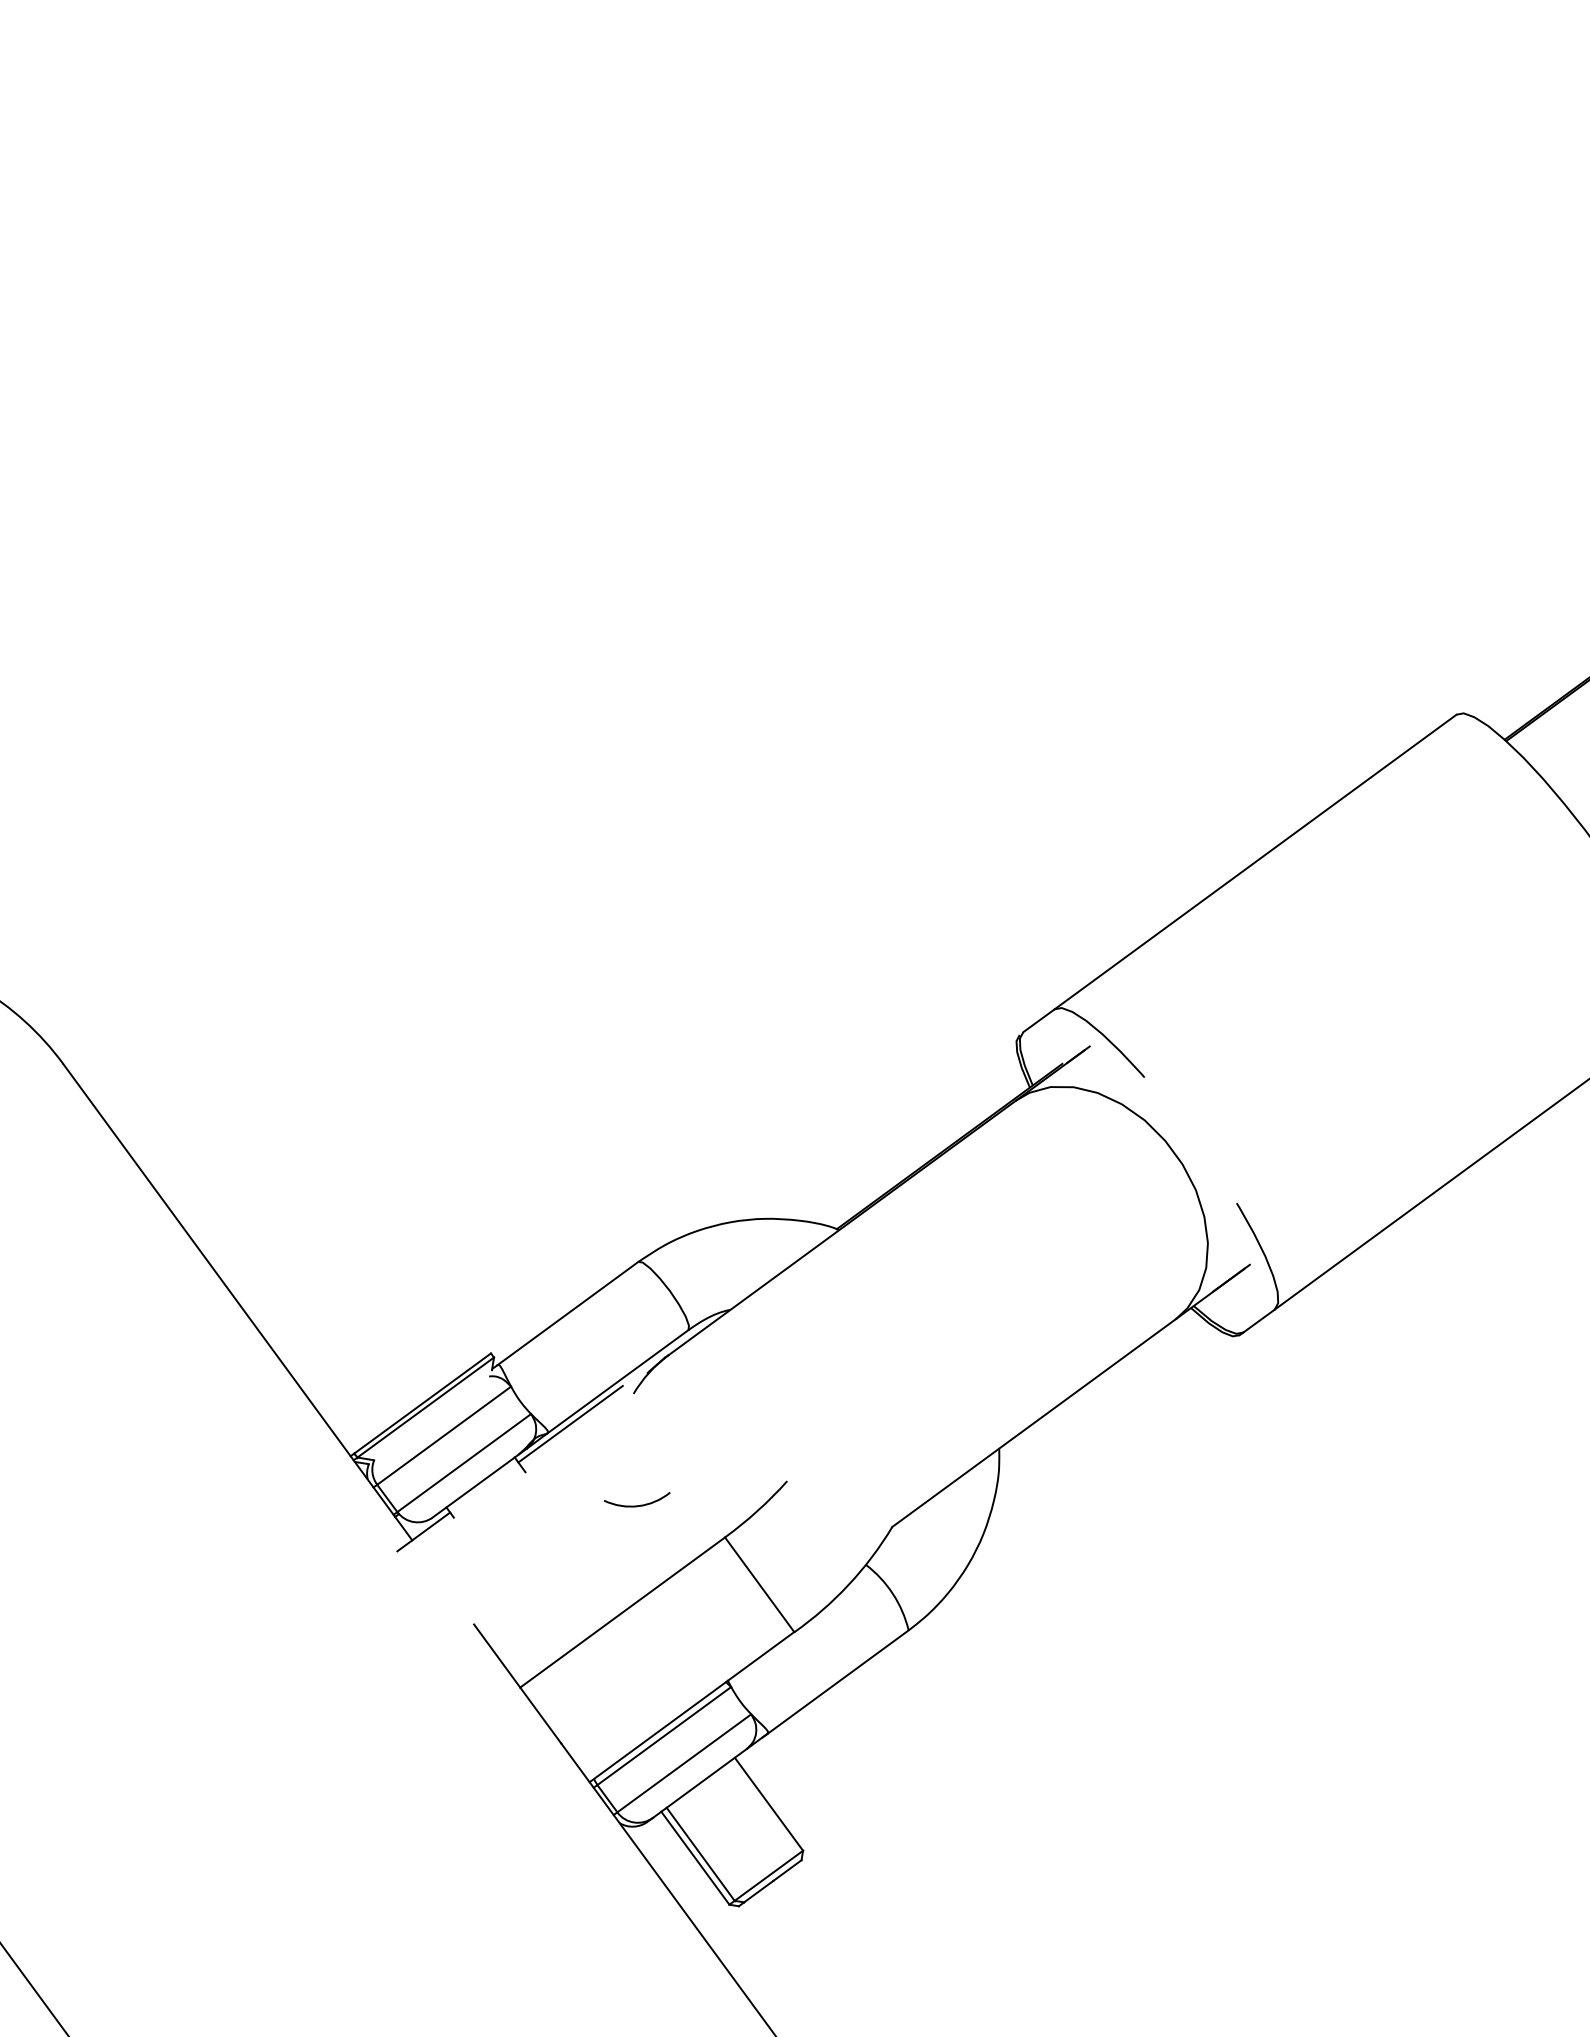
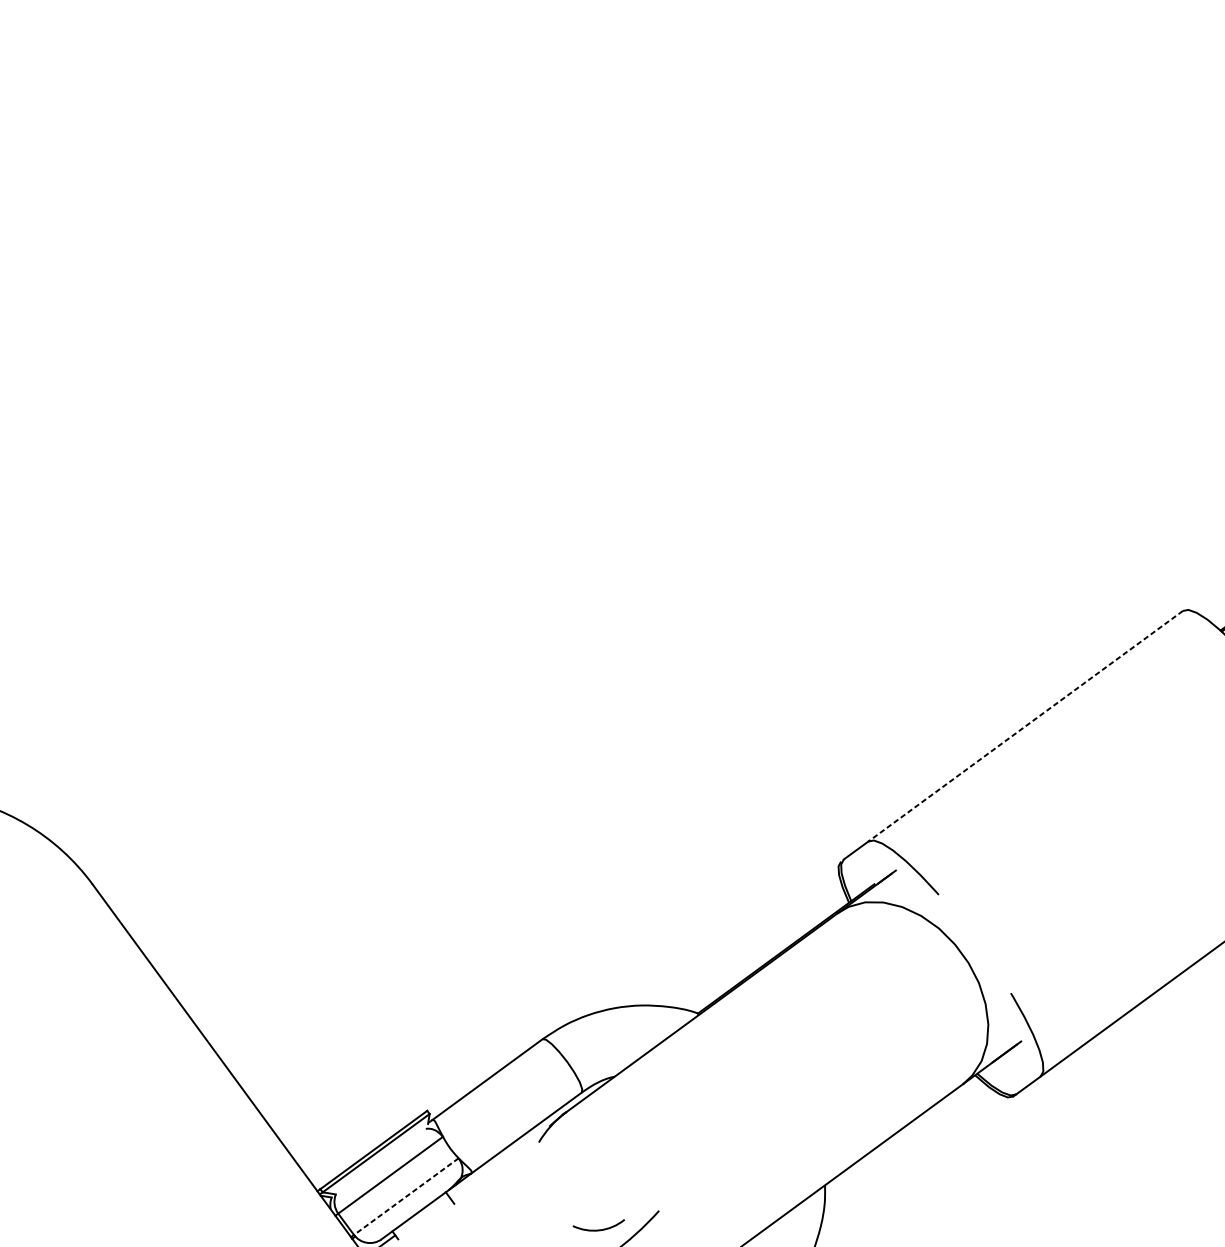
line: (1255, 862) -> (1025, 726), solid -> dashed
line: (570, 1423) -> (489, 1165), removed
line: (464, 1463) -> (406, 1196), solid -> dashed
arc: (640, 1504) -> (601, 1229), moved

